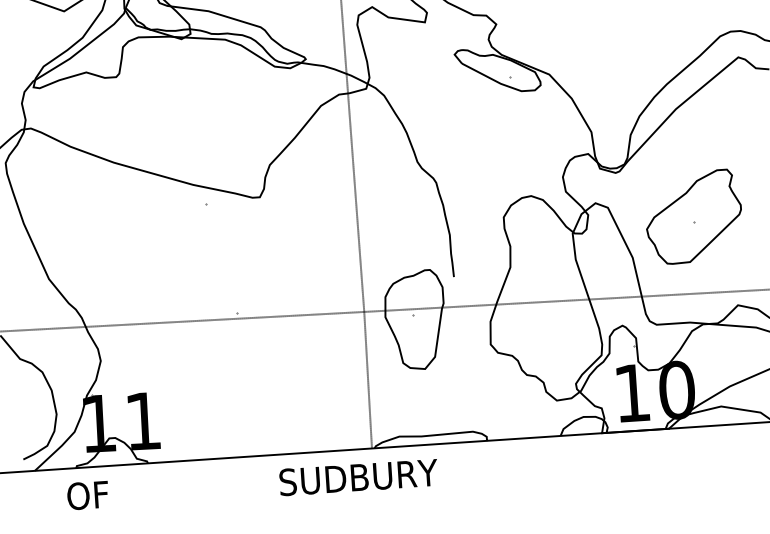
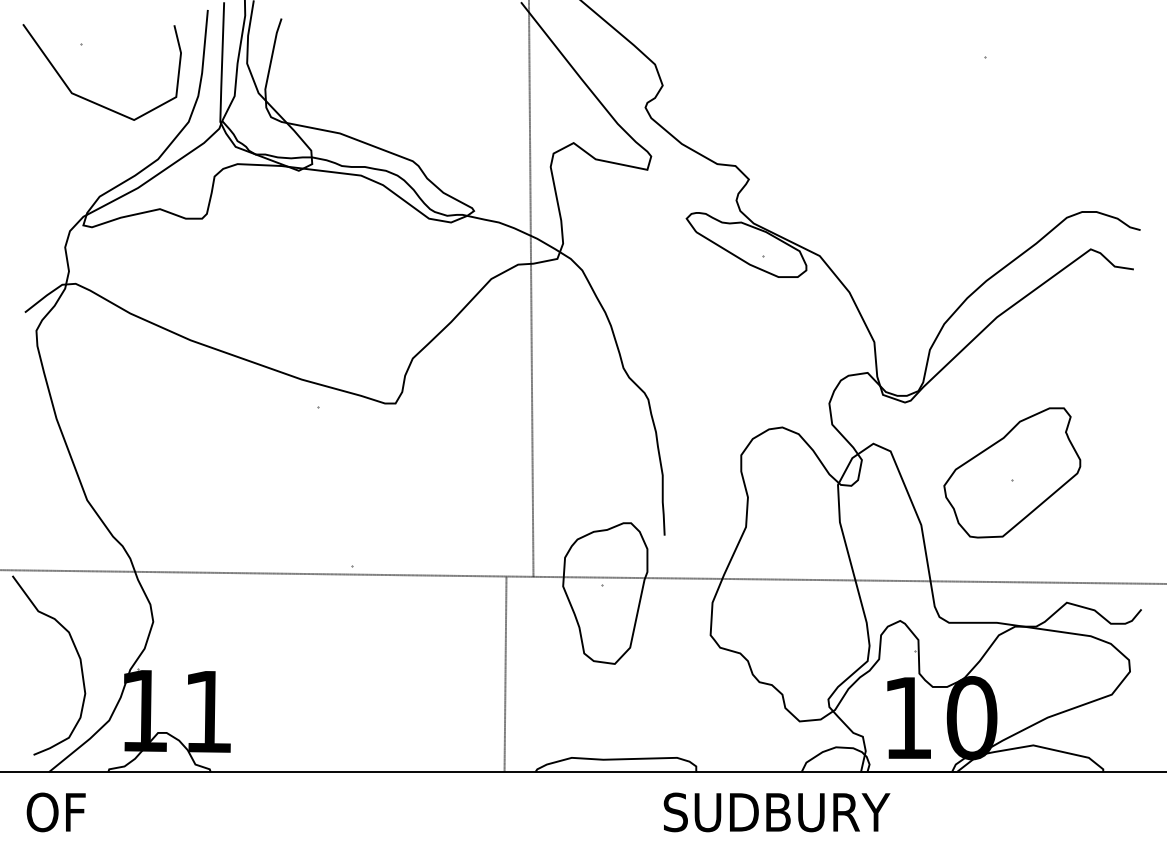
line: (368, 380) -> (505, 674), moved
text: (358, 477) -> (776, 812), moved
text: (87, 495) -> (55, 812), moved

